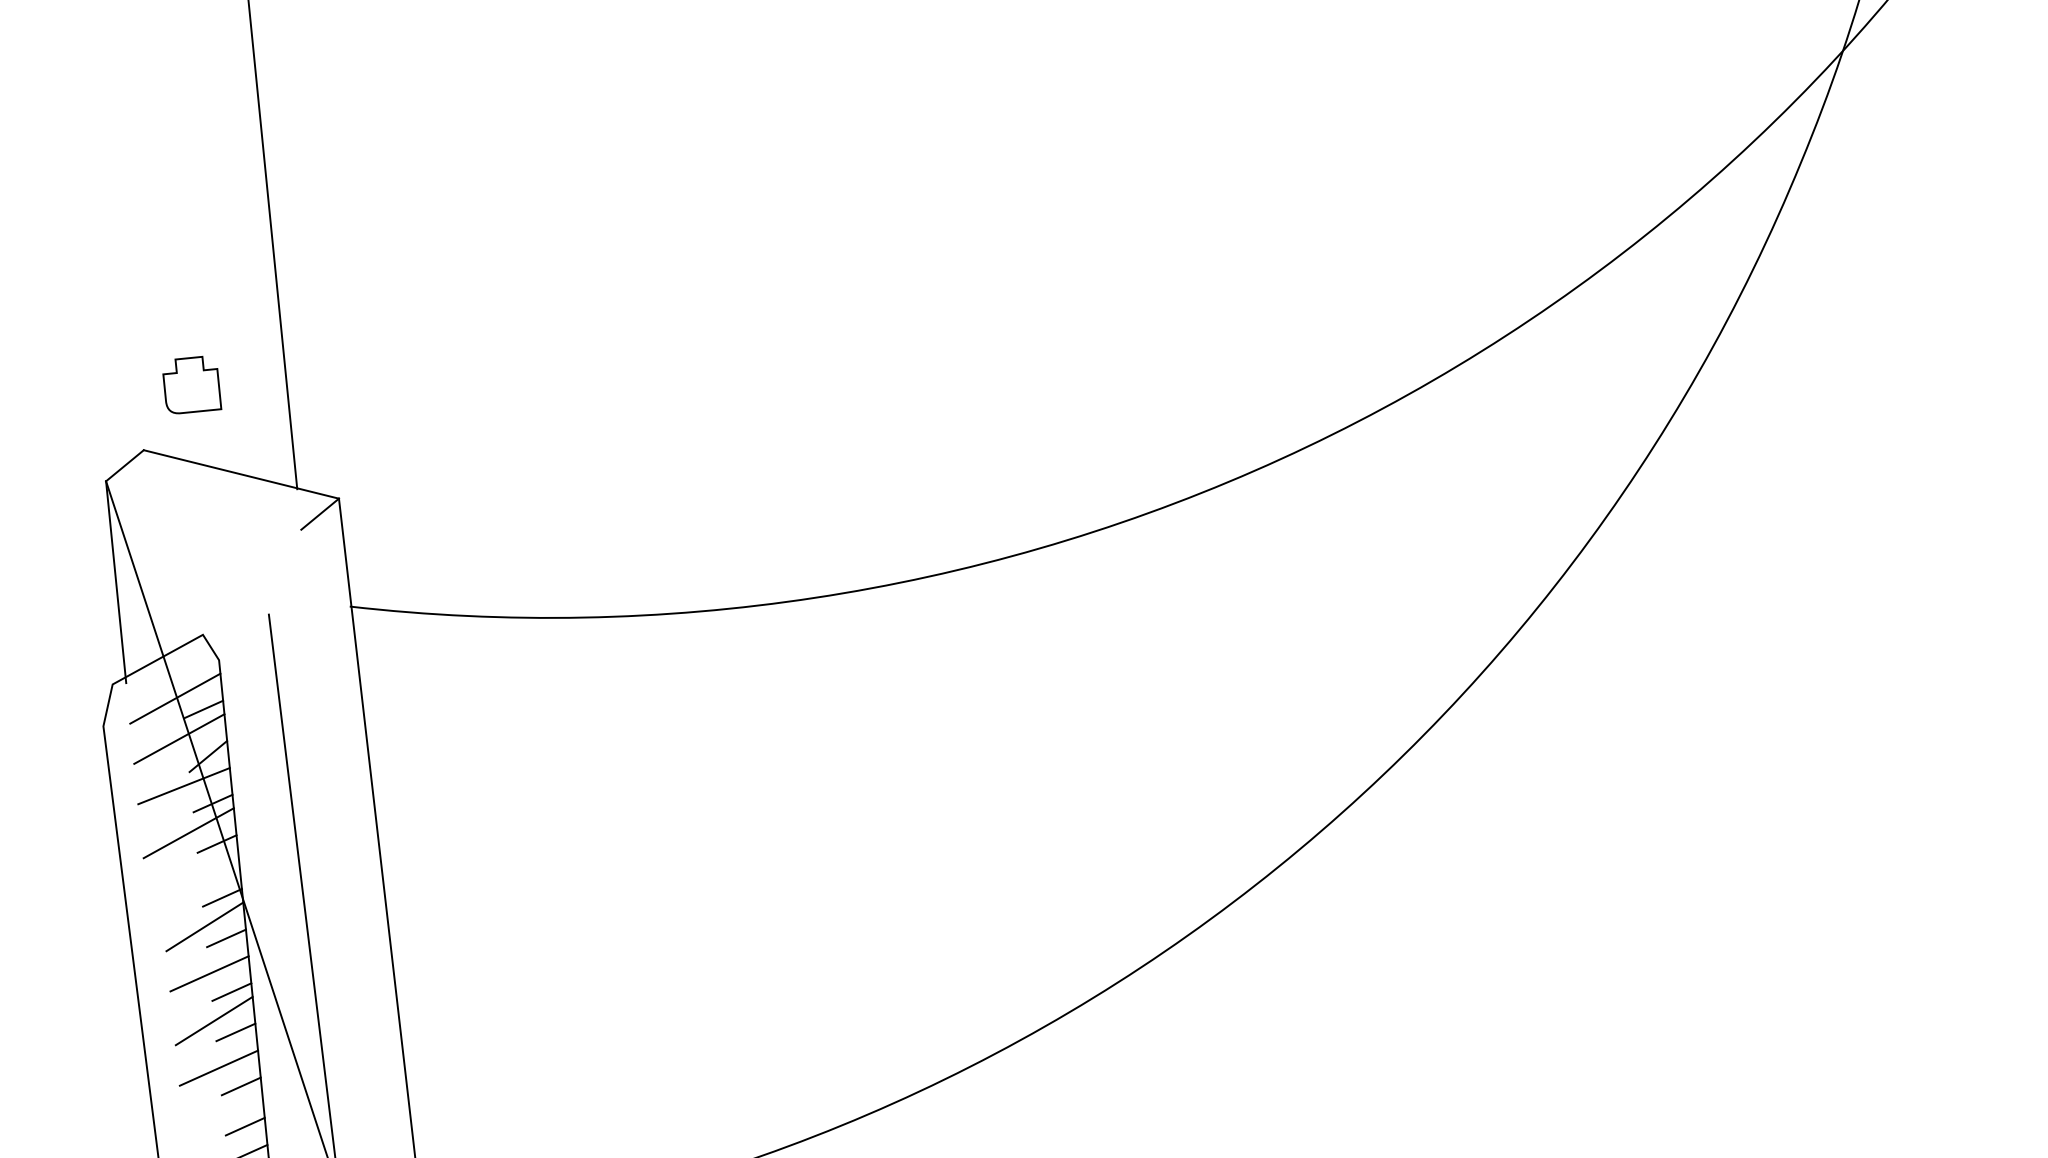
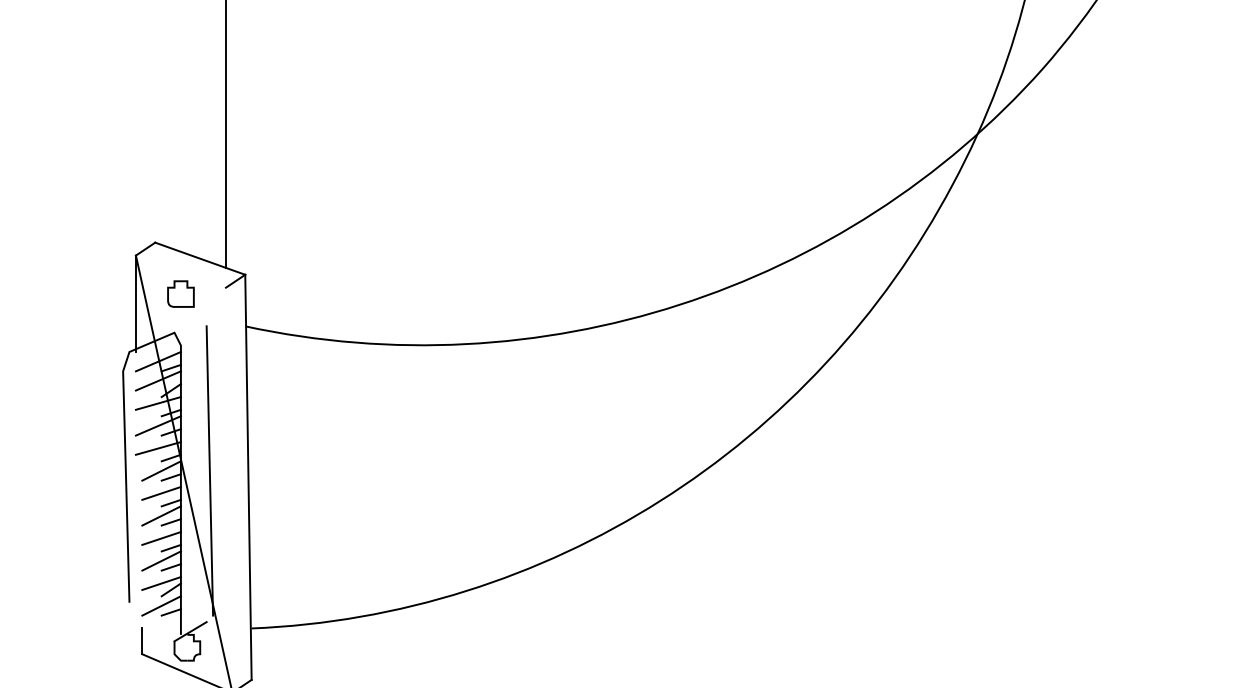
part: (190, 383) -> (180, 293), moved
line: (191, 880) -> (157, 448), added
line: (223, 1114) -> (161, 560), added

